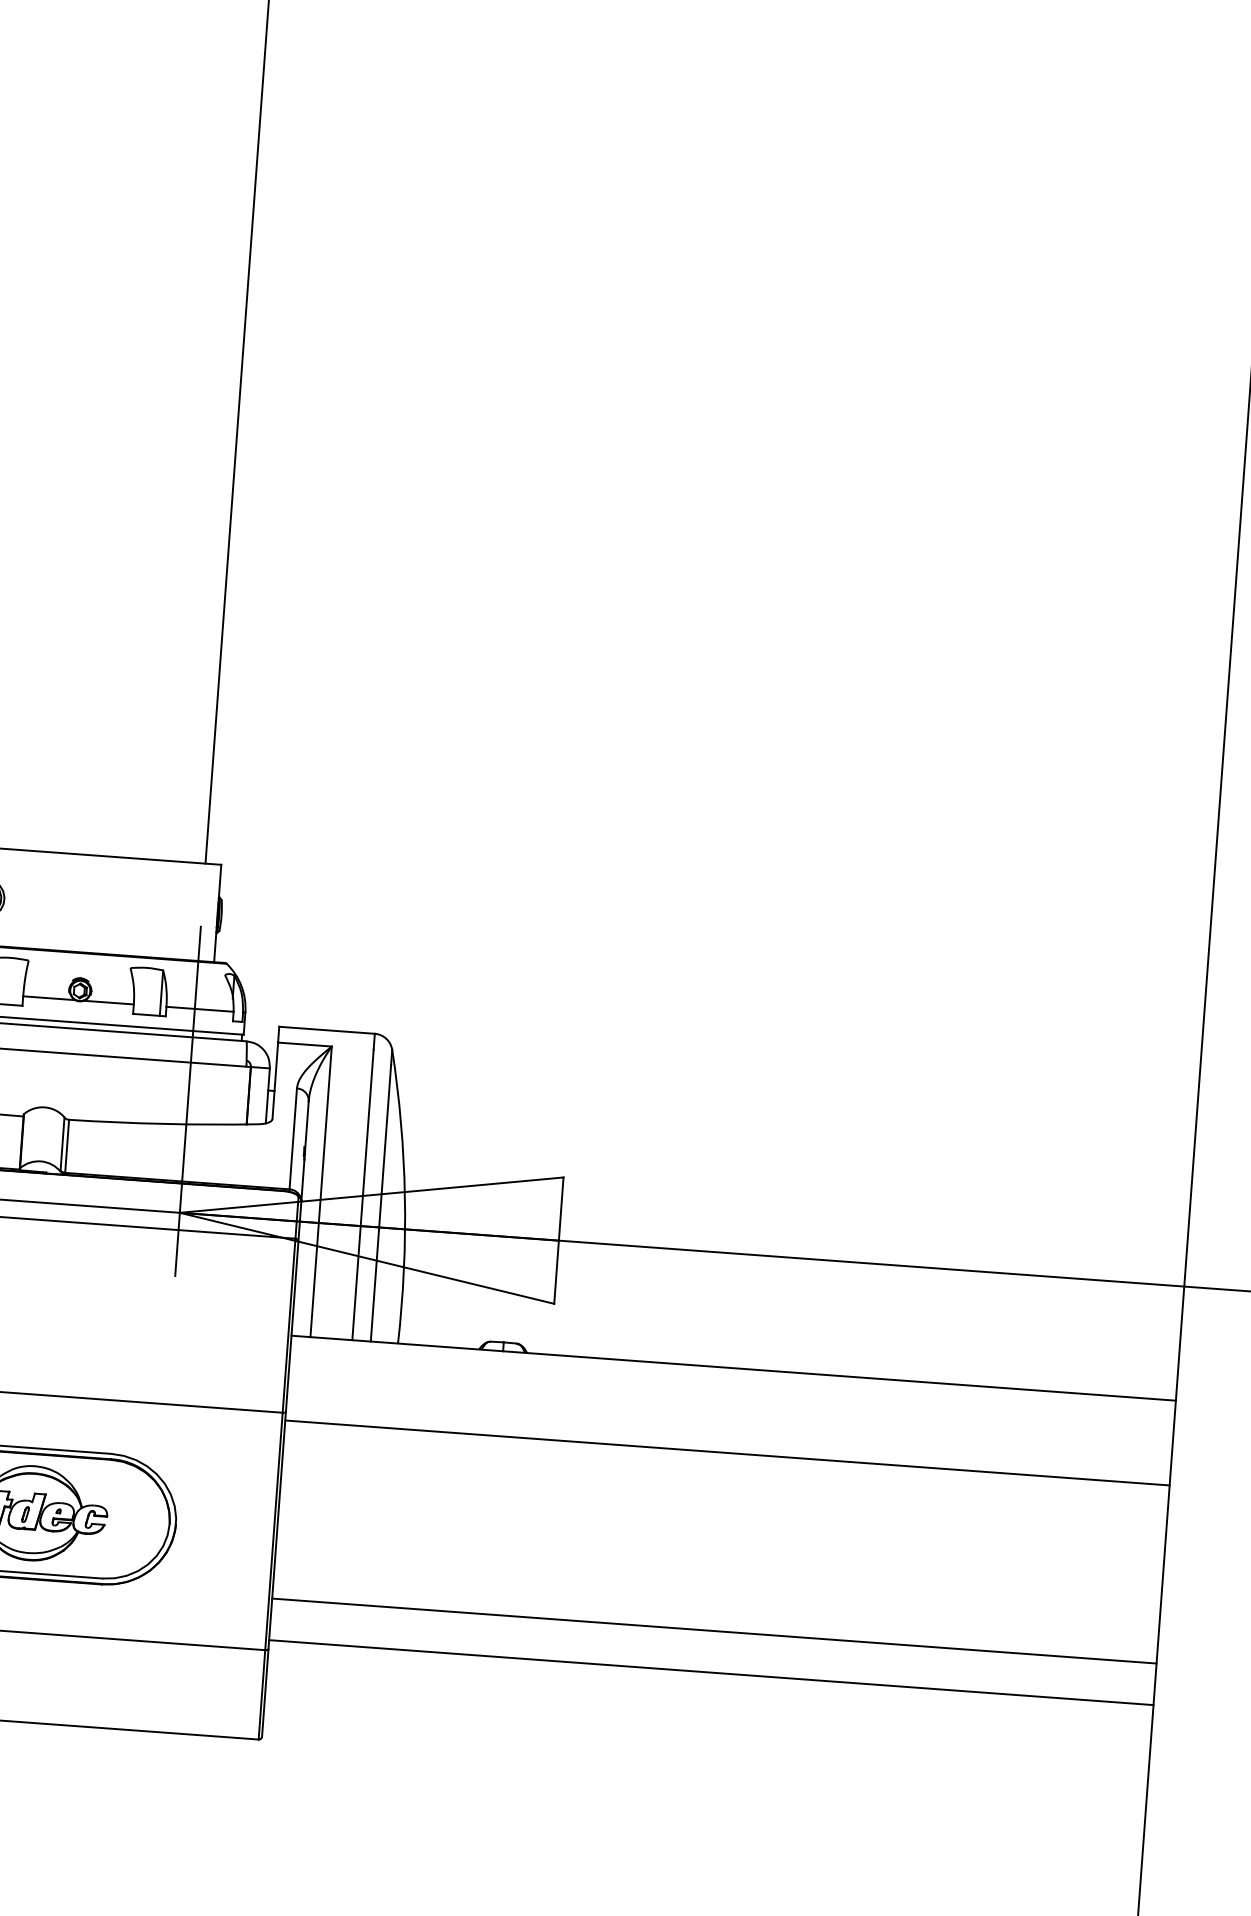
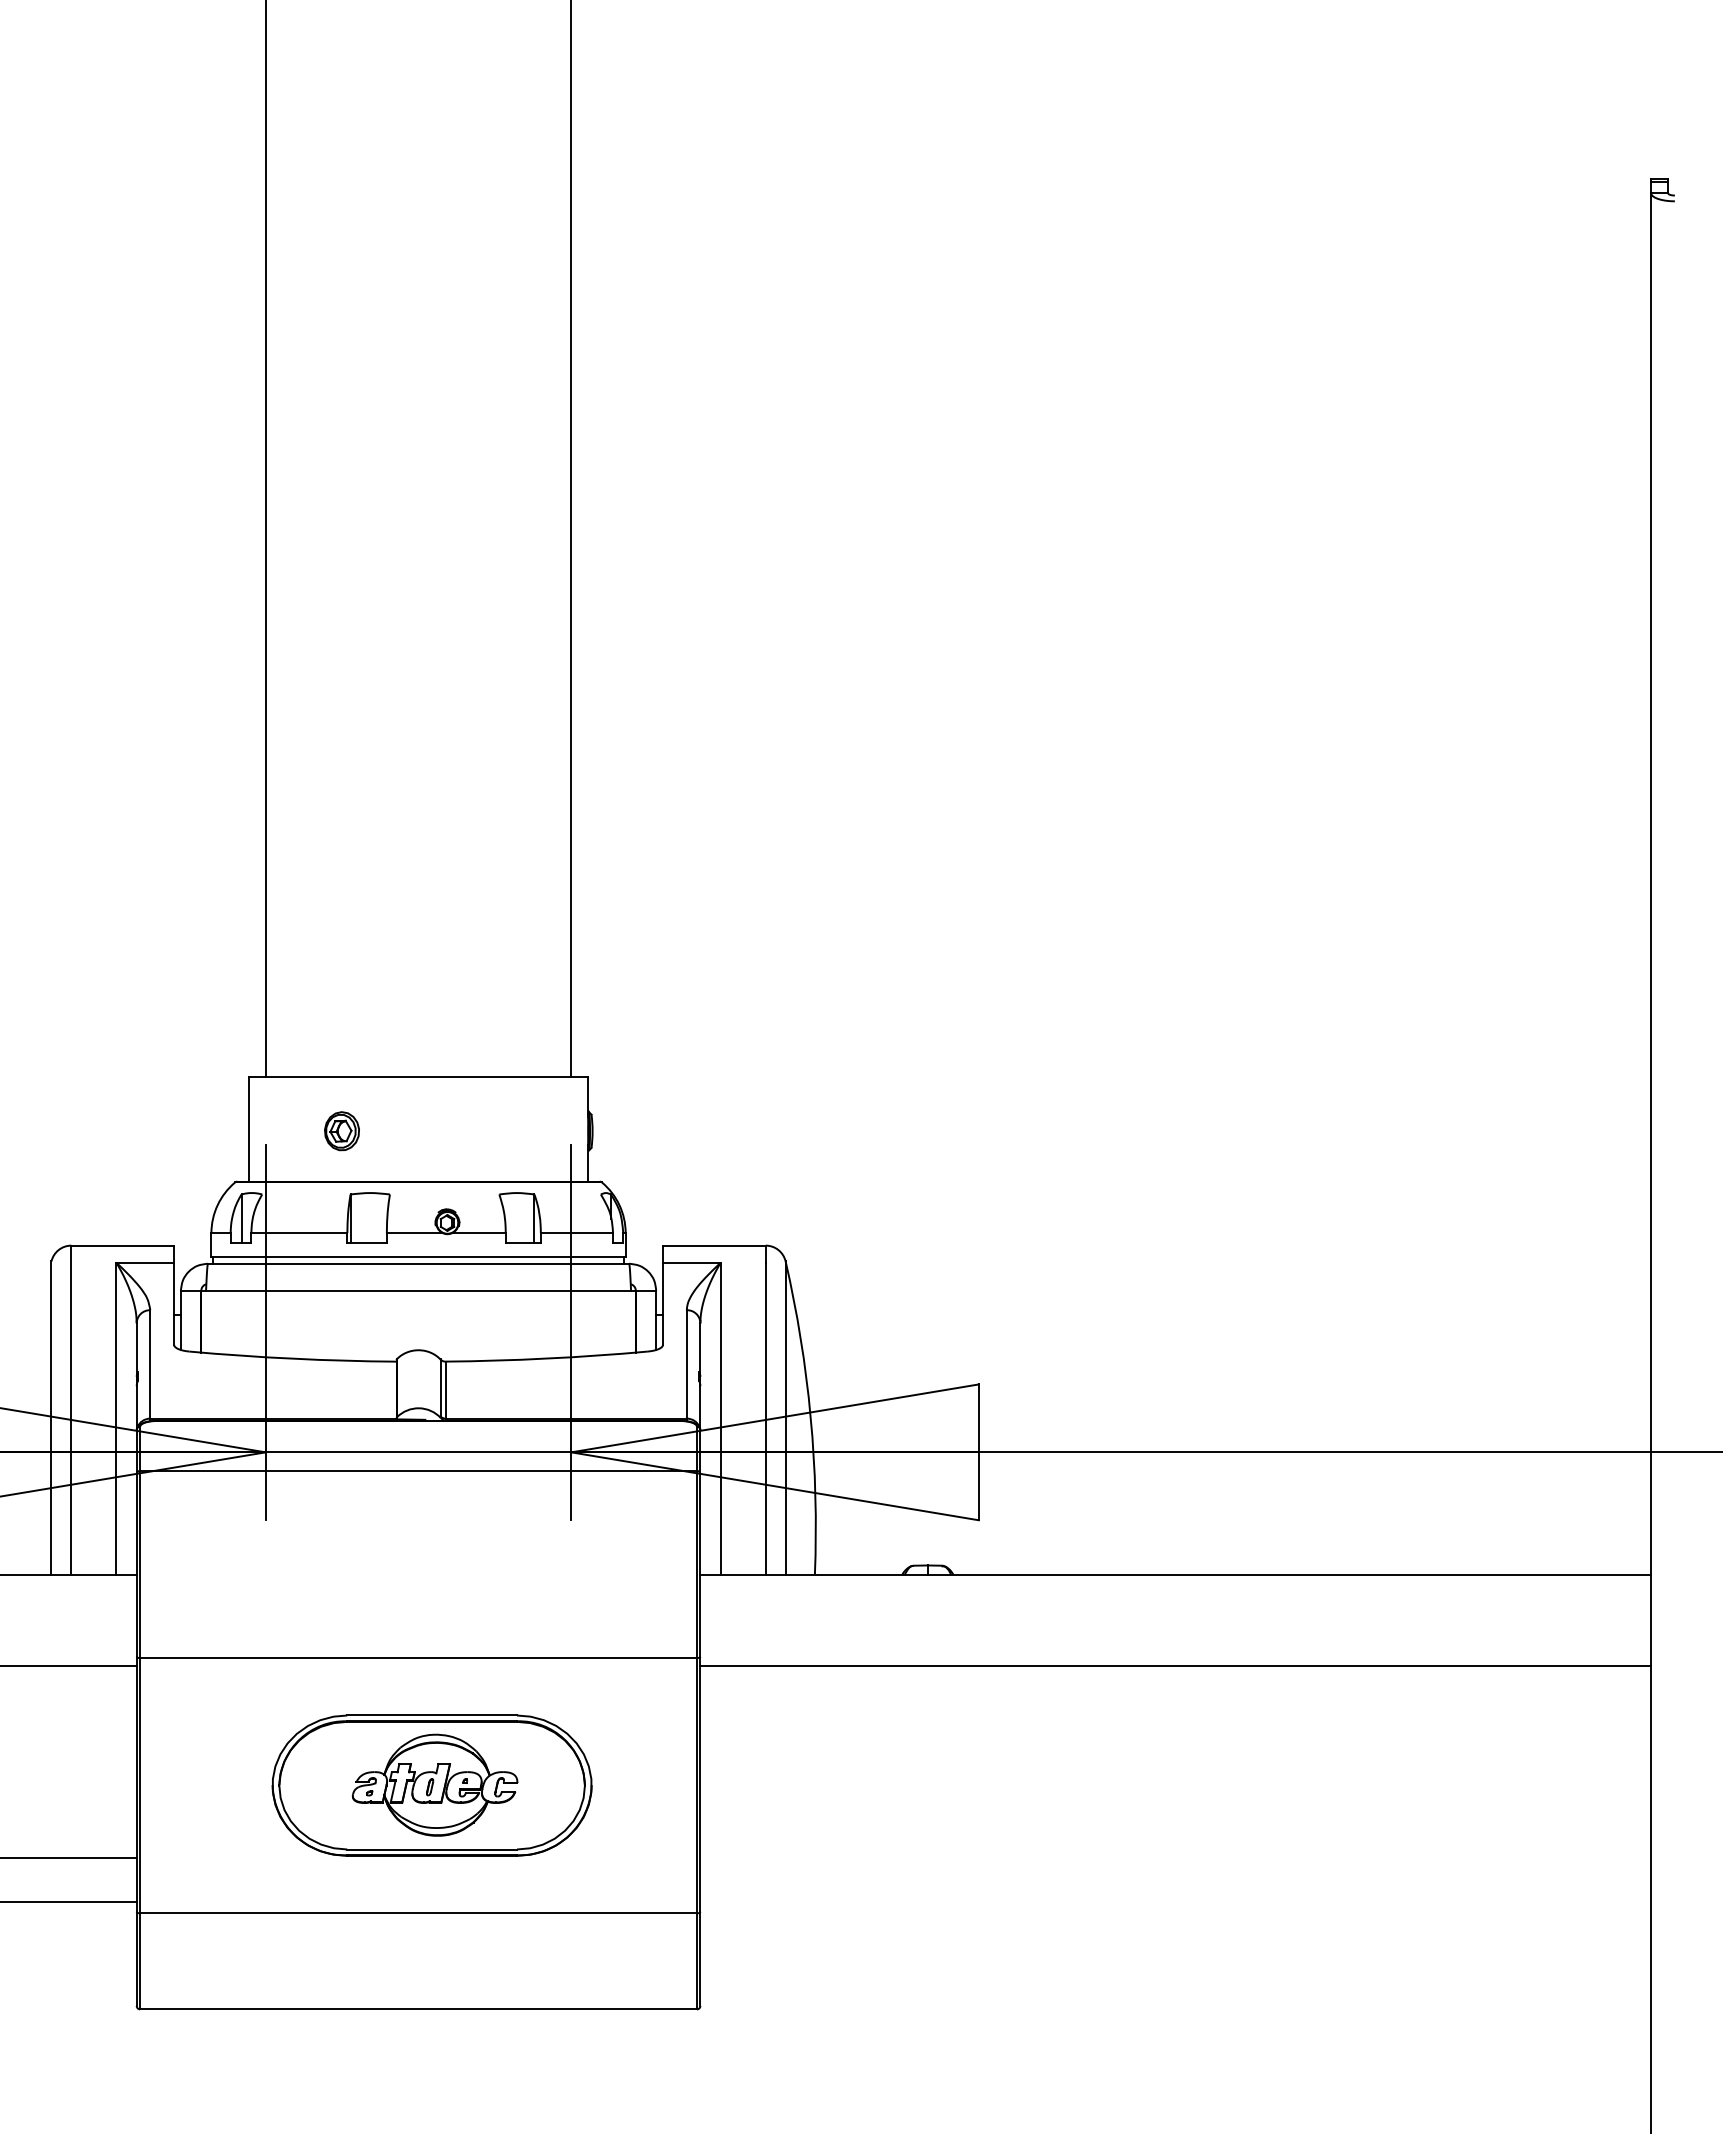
line: (714, 1630) -> (1175, 1857), removed
line: (711, 1672) -> (1175, 1902), removed

